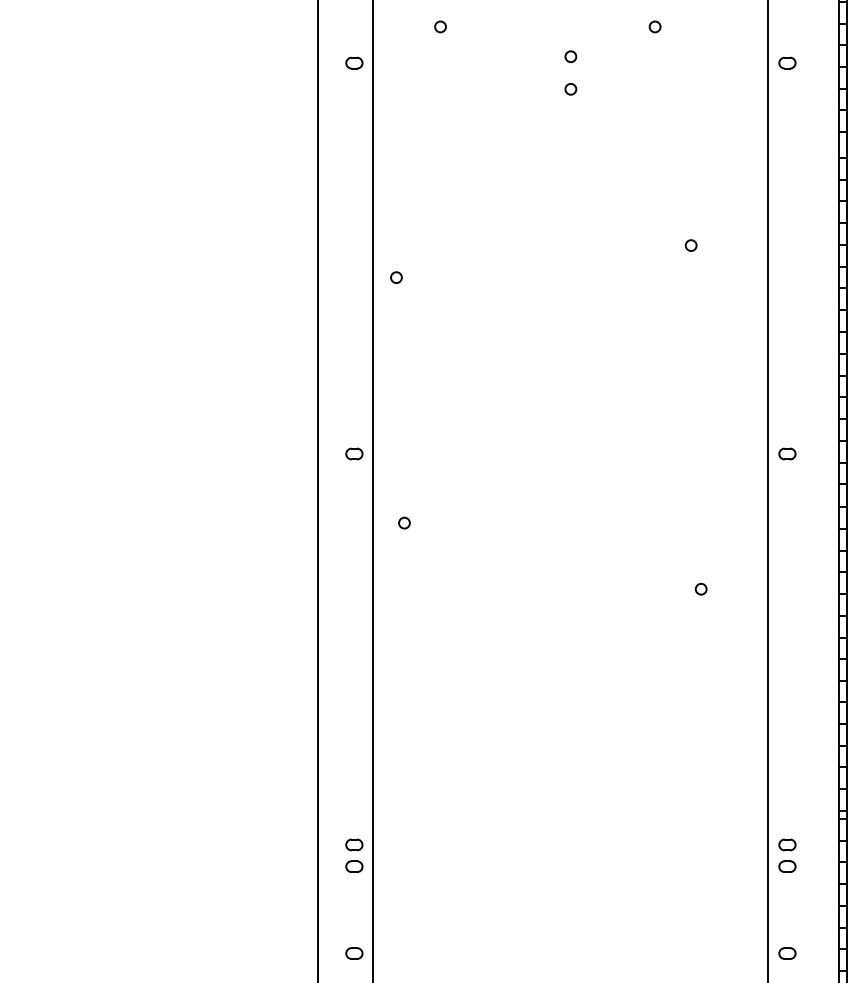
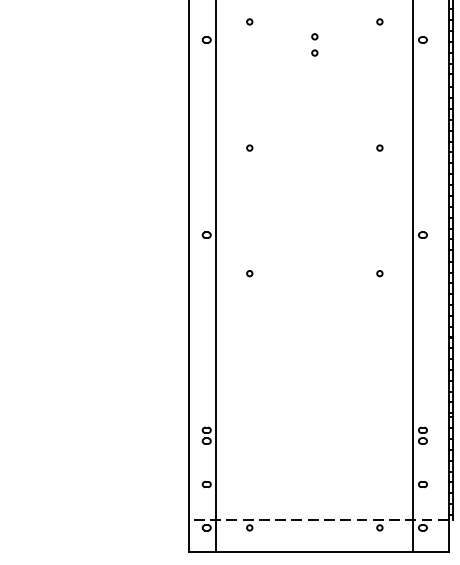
circle: (654, 26) -> (379, 21), moved
circle: (690, 244) -> (379, 147), moved
circle: (395, 276) -> (249, 147), moved
circle: (403, 522) -> (249, 273), moved
circle: (700, 588) -> (379, 273), moved

